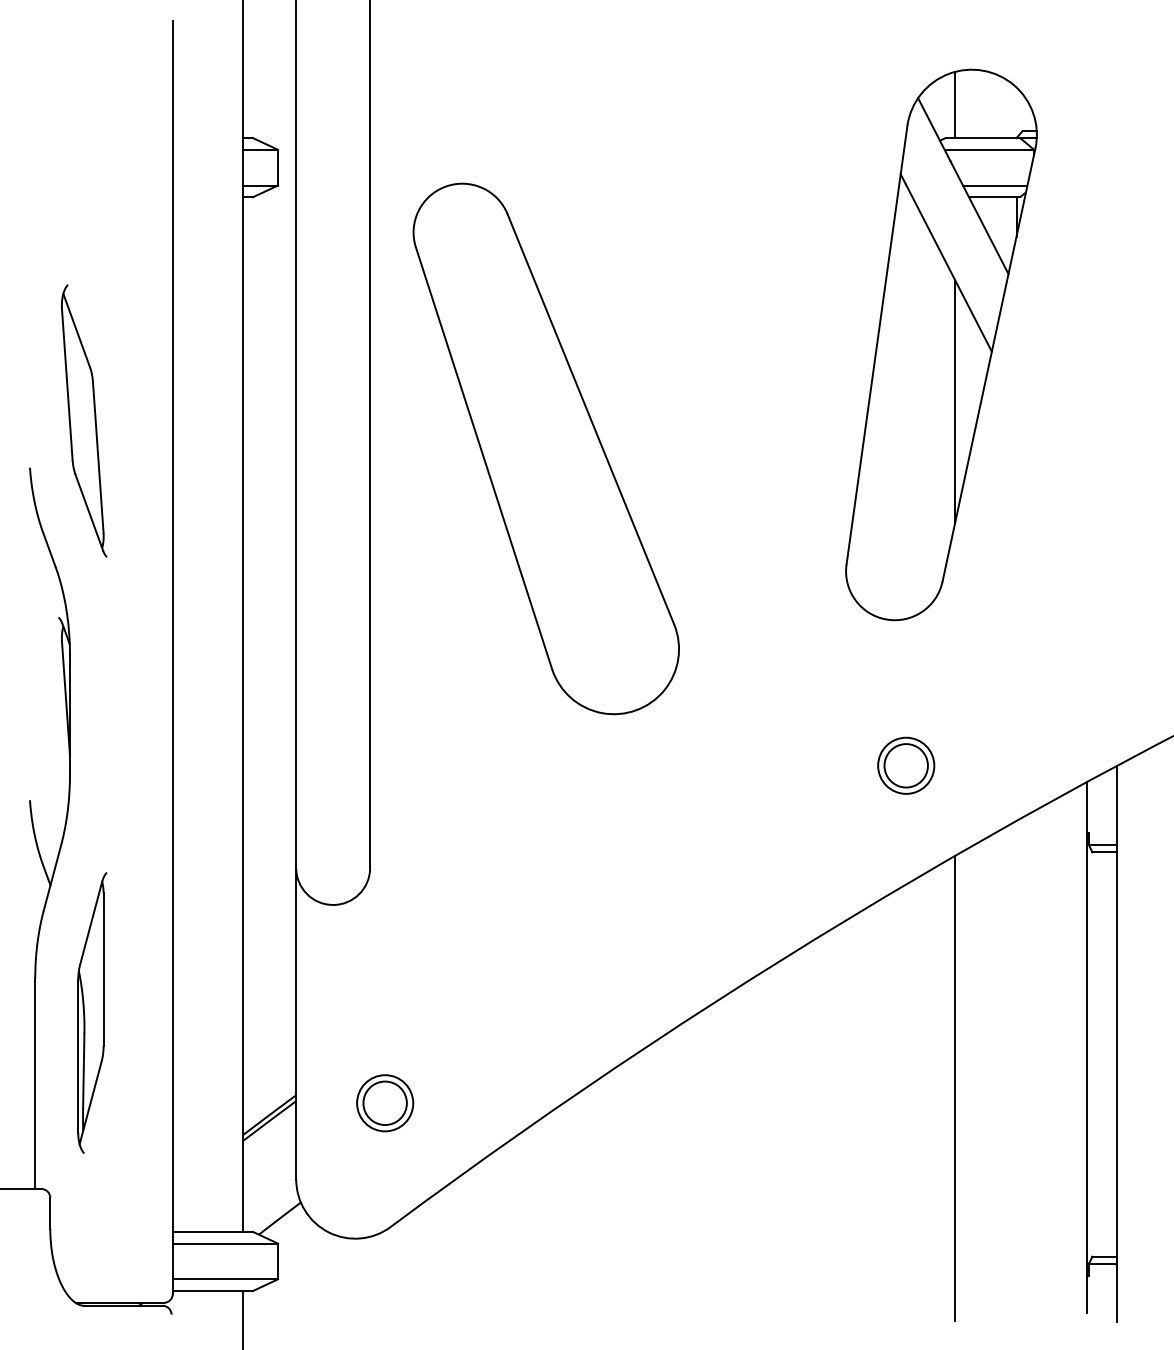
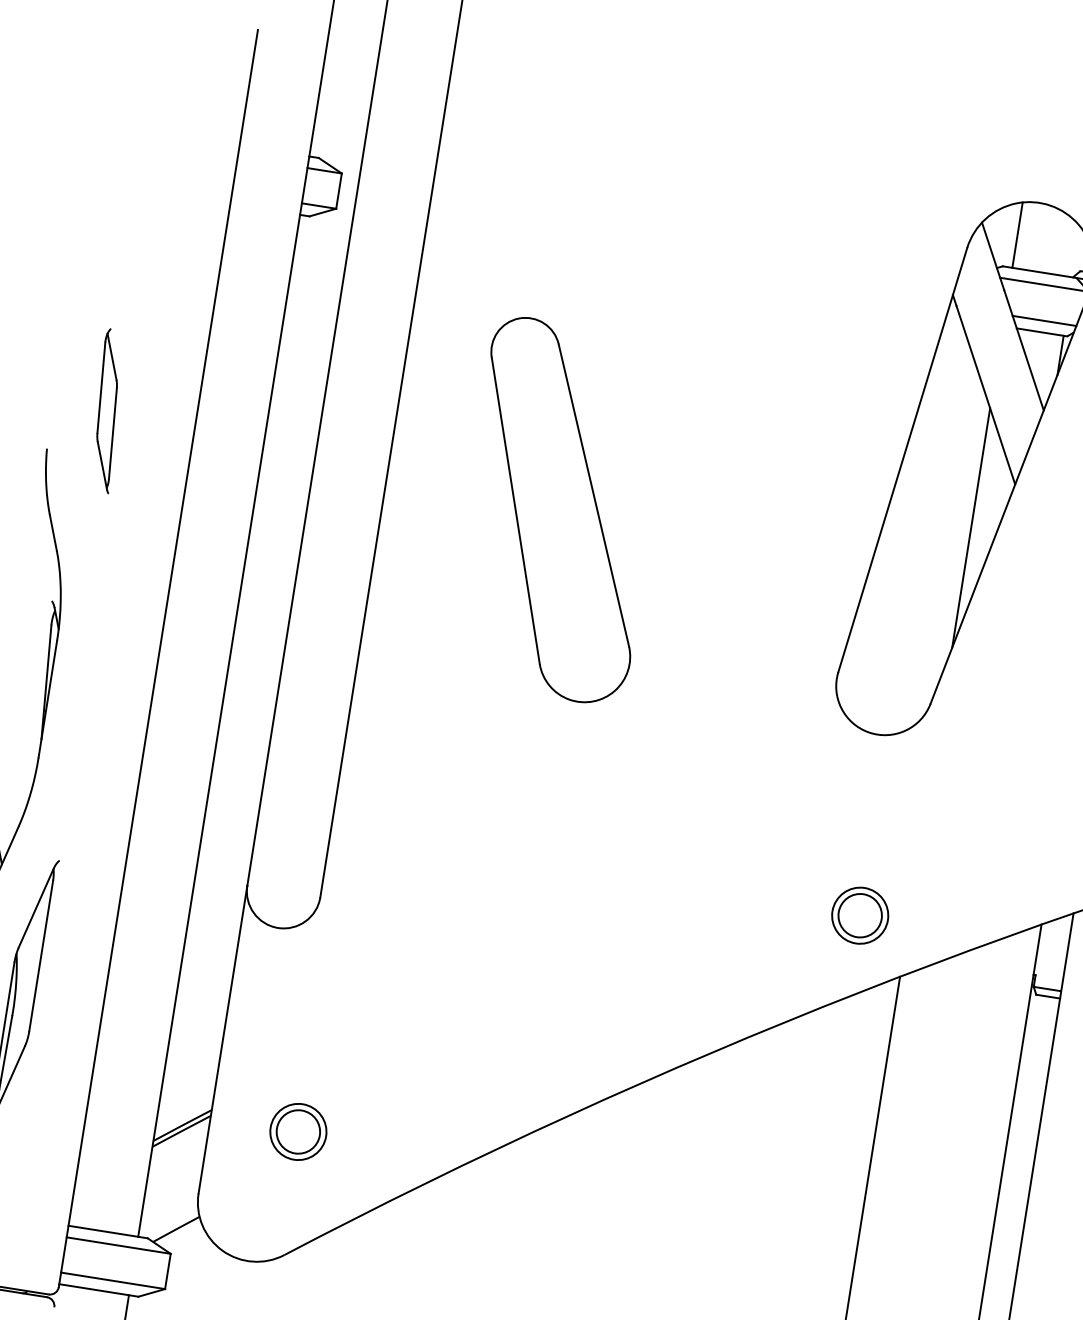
part: (84, 420) -> (108, 410), size x0.6
part: (545, 448) -> (559, 510), size x0.7
part: (906, 765) -> (860, 915), moved

